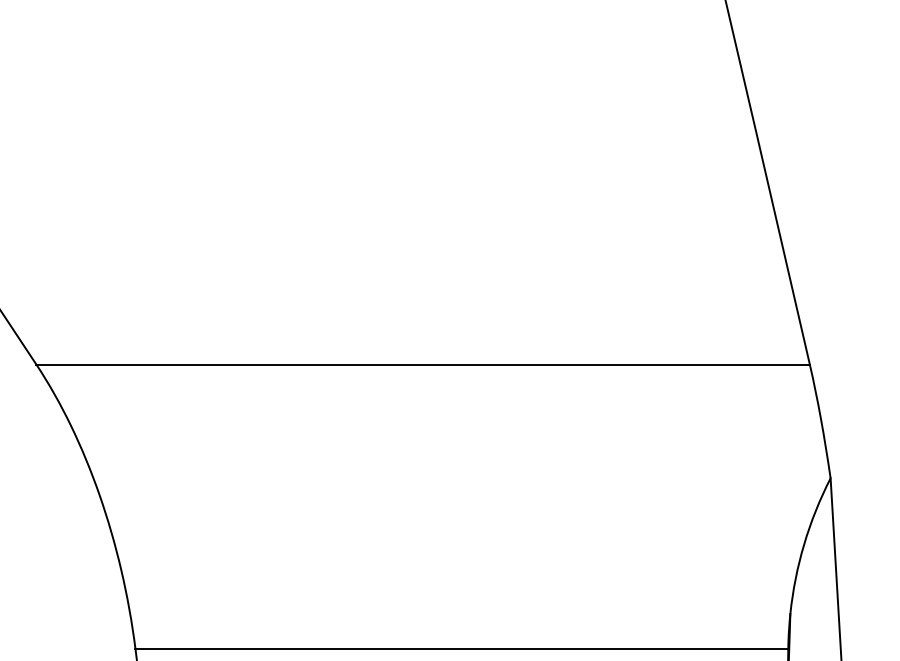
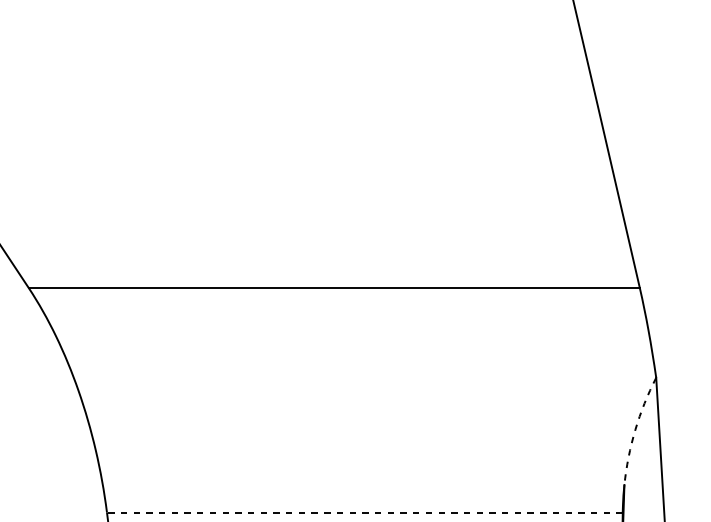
arc: (804, 544) -> (635, 430), solid -> dashed
line: (461, 648) -> (364, 512), solid -> dashed

